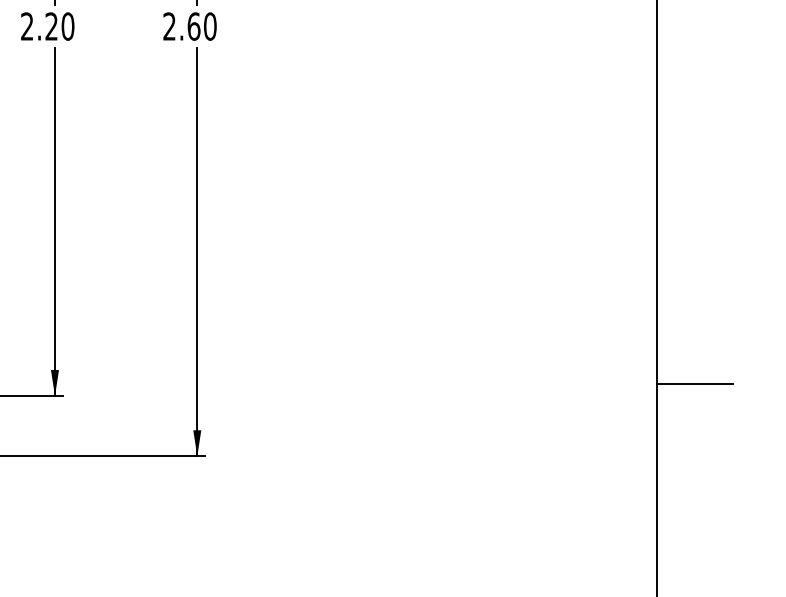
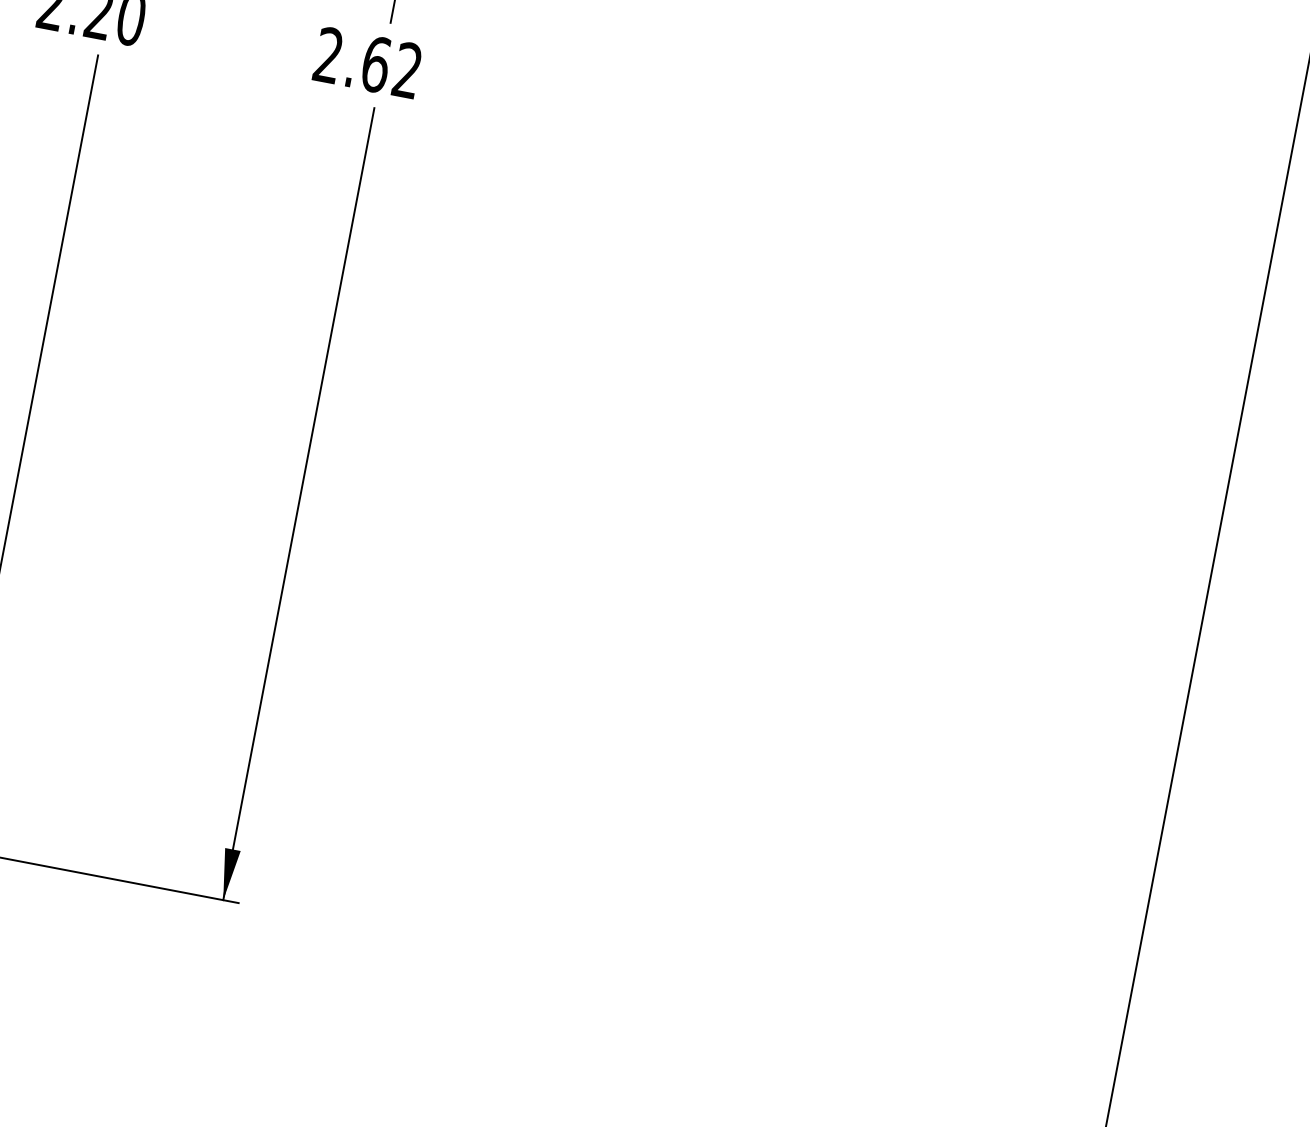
text: (210, 26) -> (408, 70), 2.60 -> 2.62
line: (694, 384) -> (1215, 944), removed

